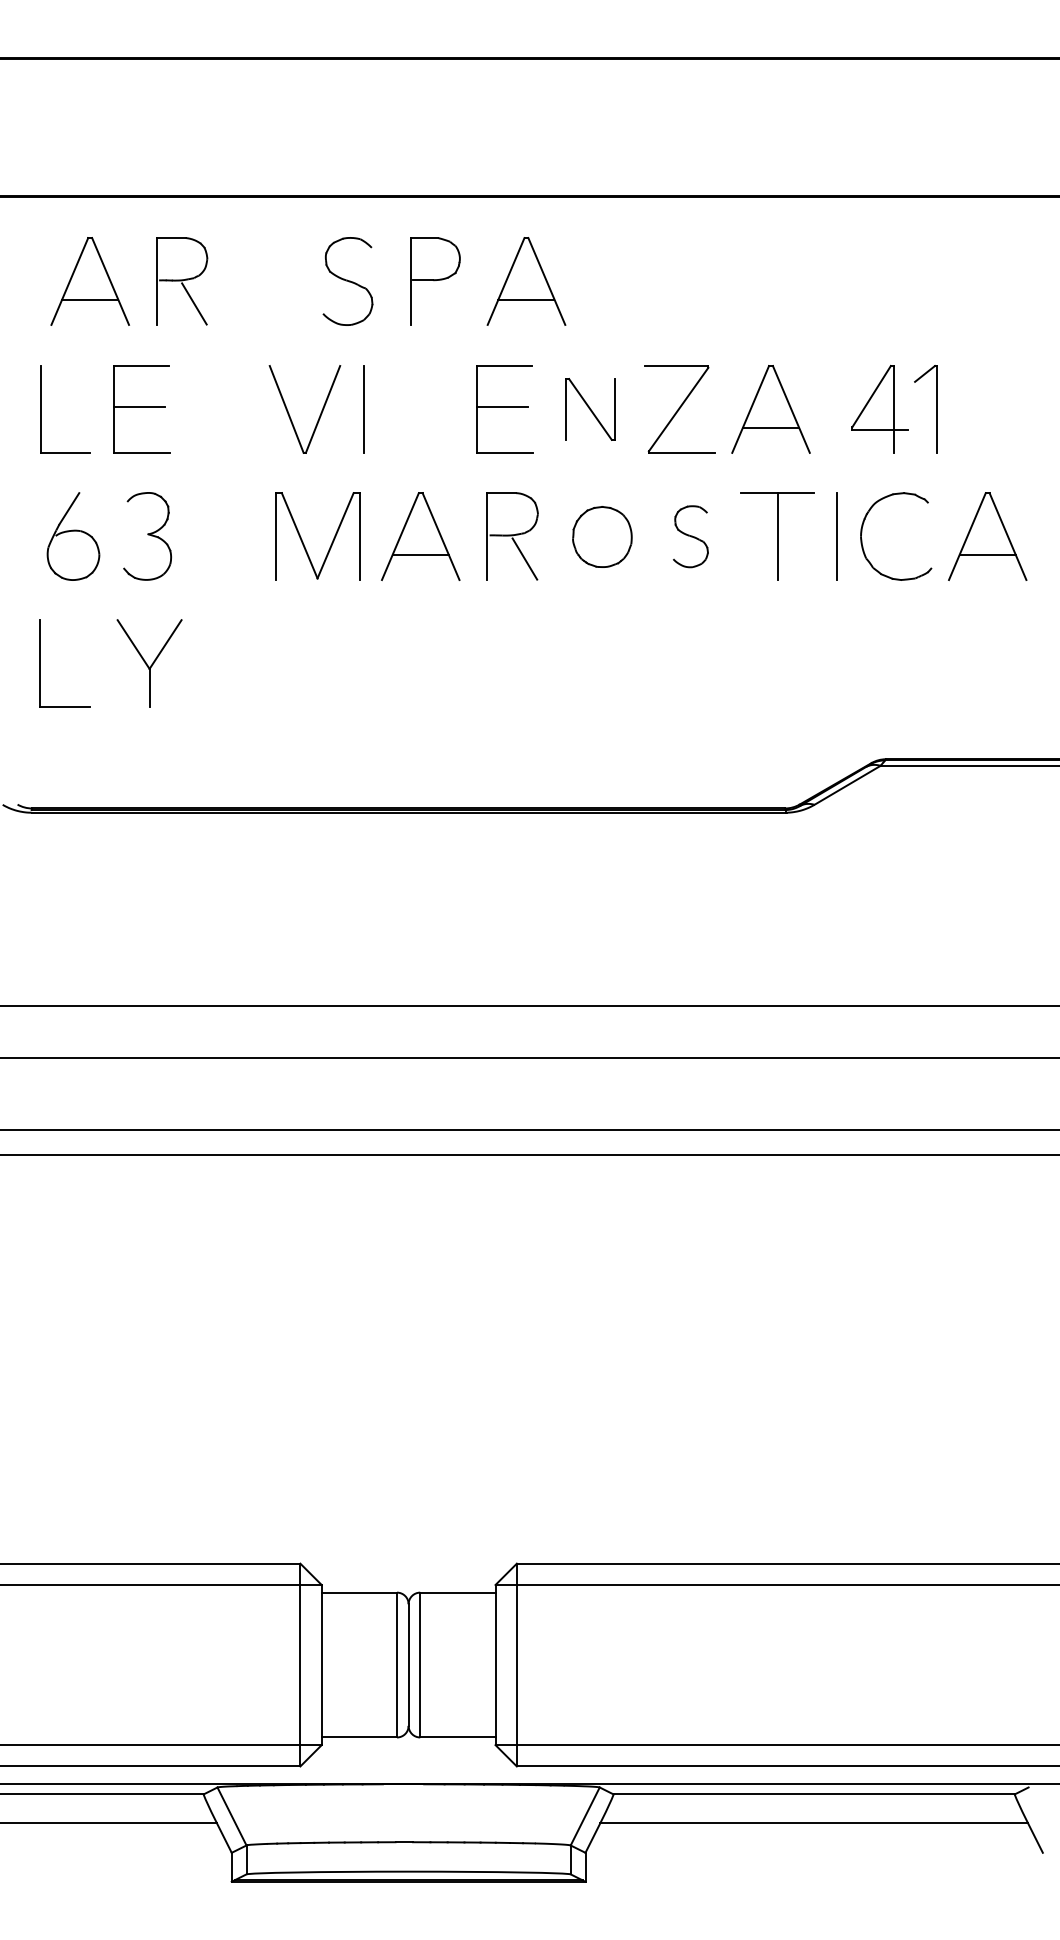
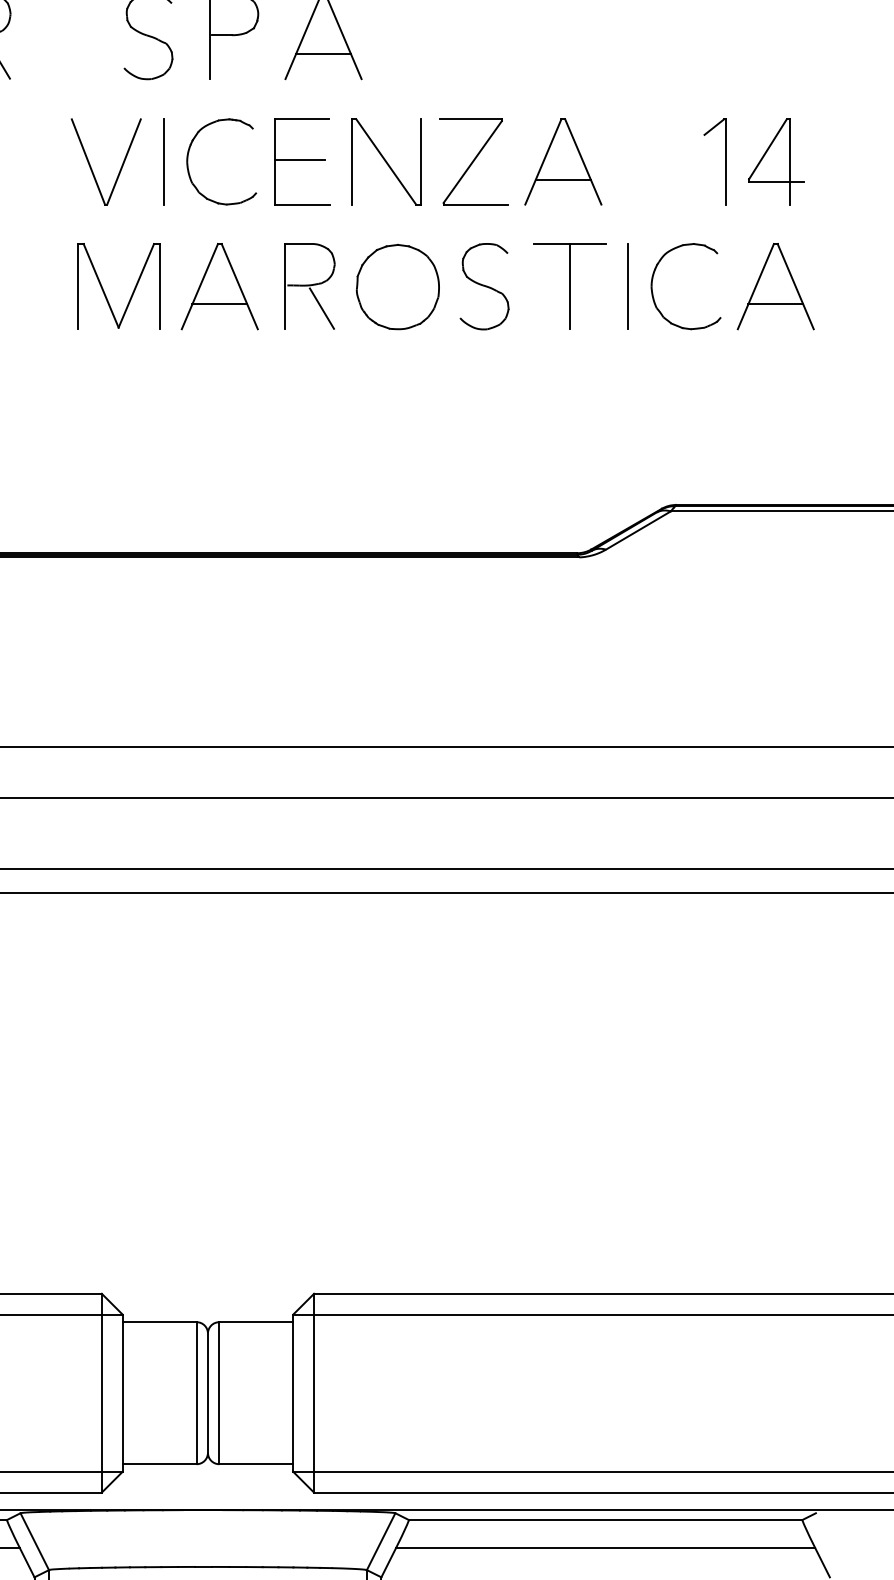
part: (590, 409) -> (386, 162), size x1.43
part: (879, 409) -> (775, 162), moved
part: (389, 416) -> (189, 168), added
part: (602, 536) -> (398, 286), size x1.43
part: (690, 536) -> (484, 286), size x1.43

